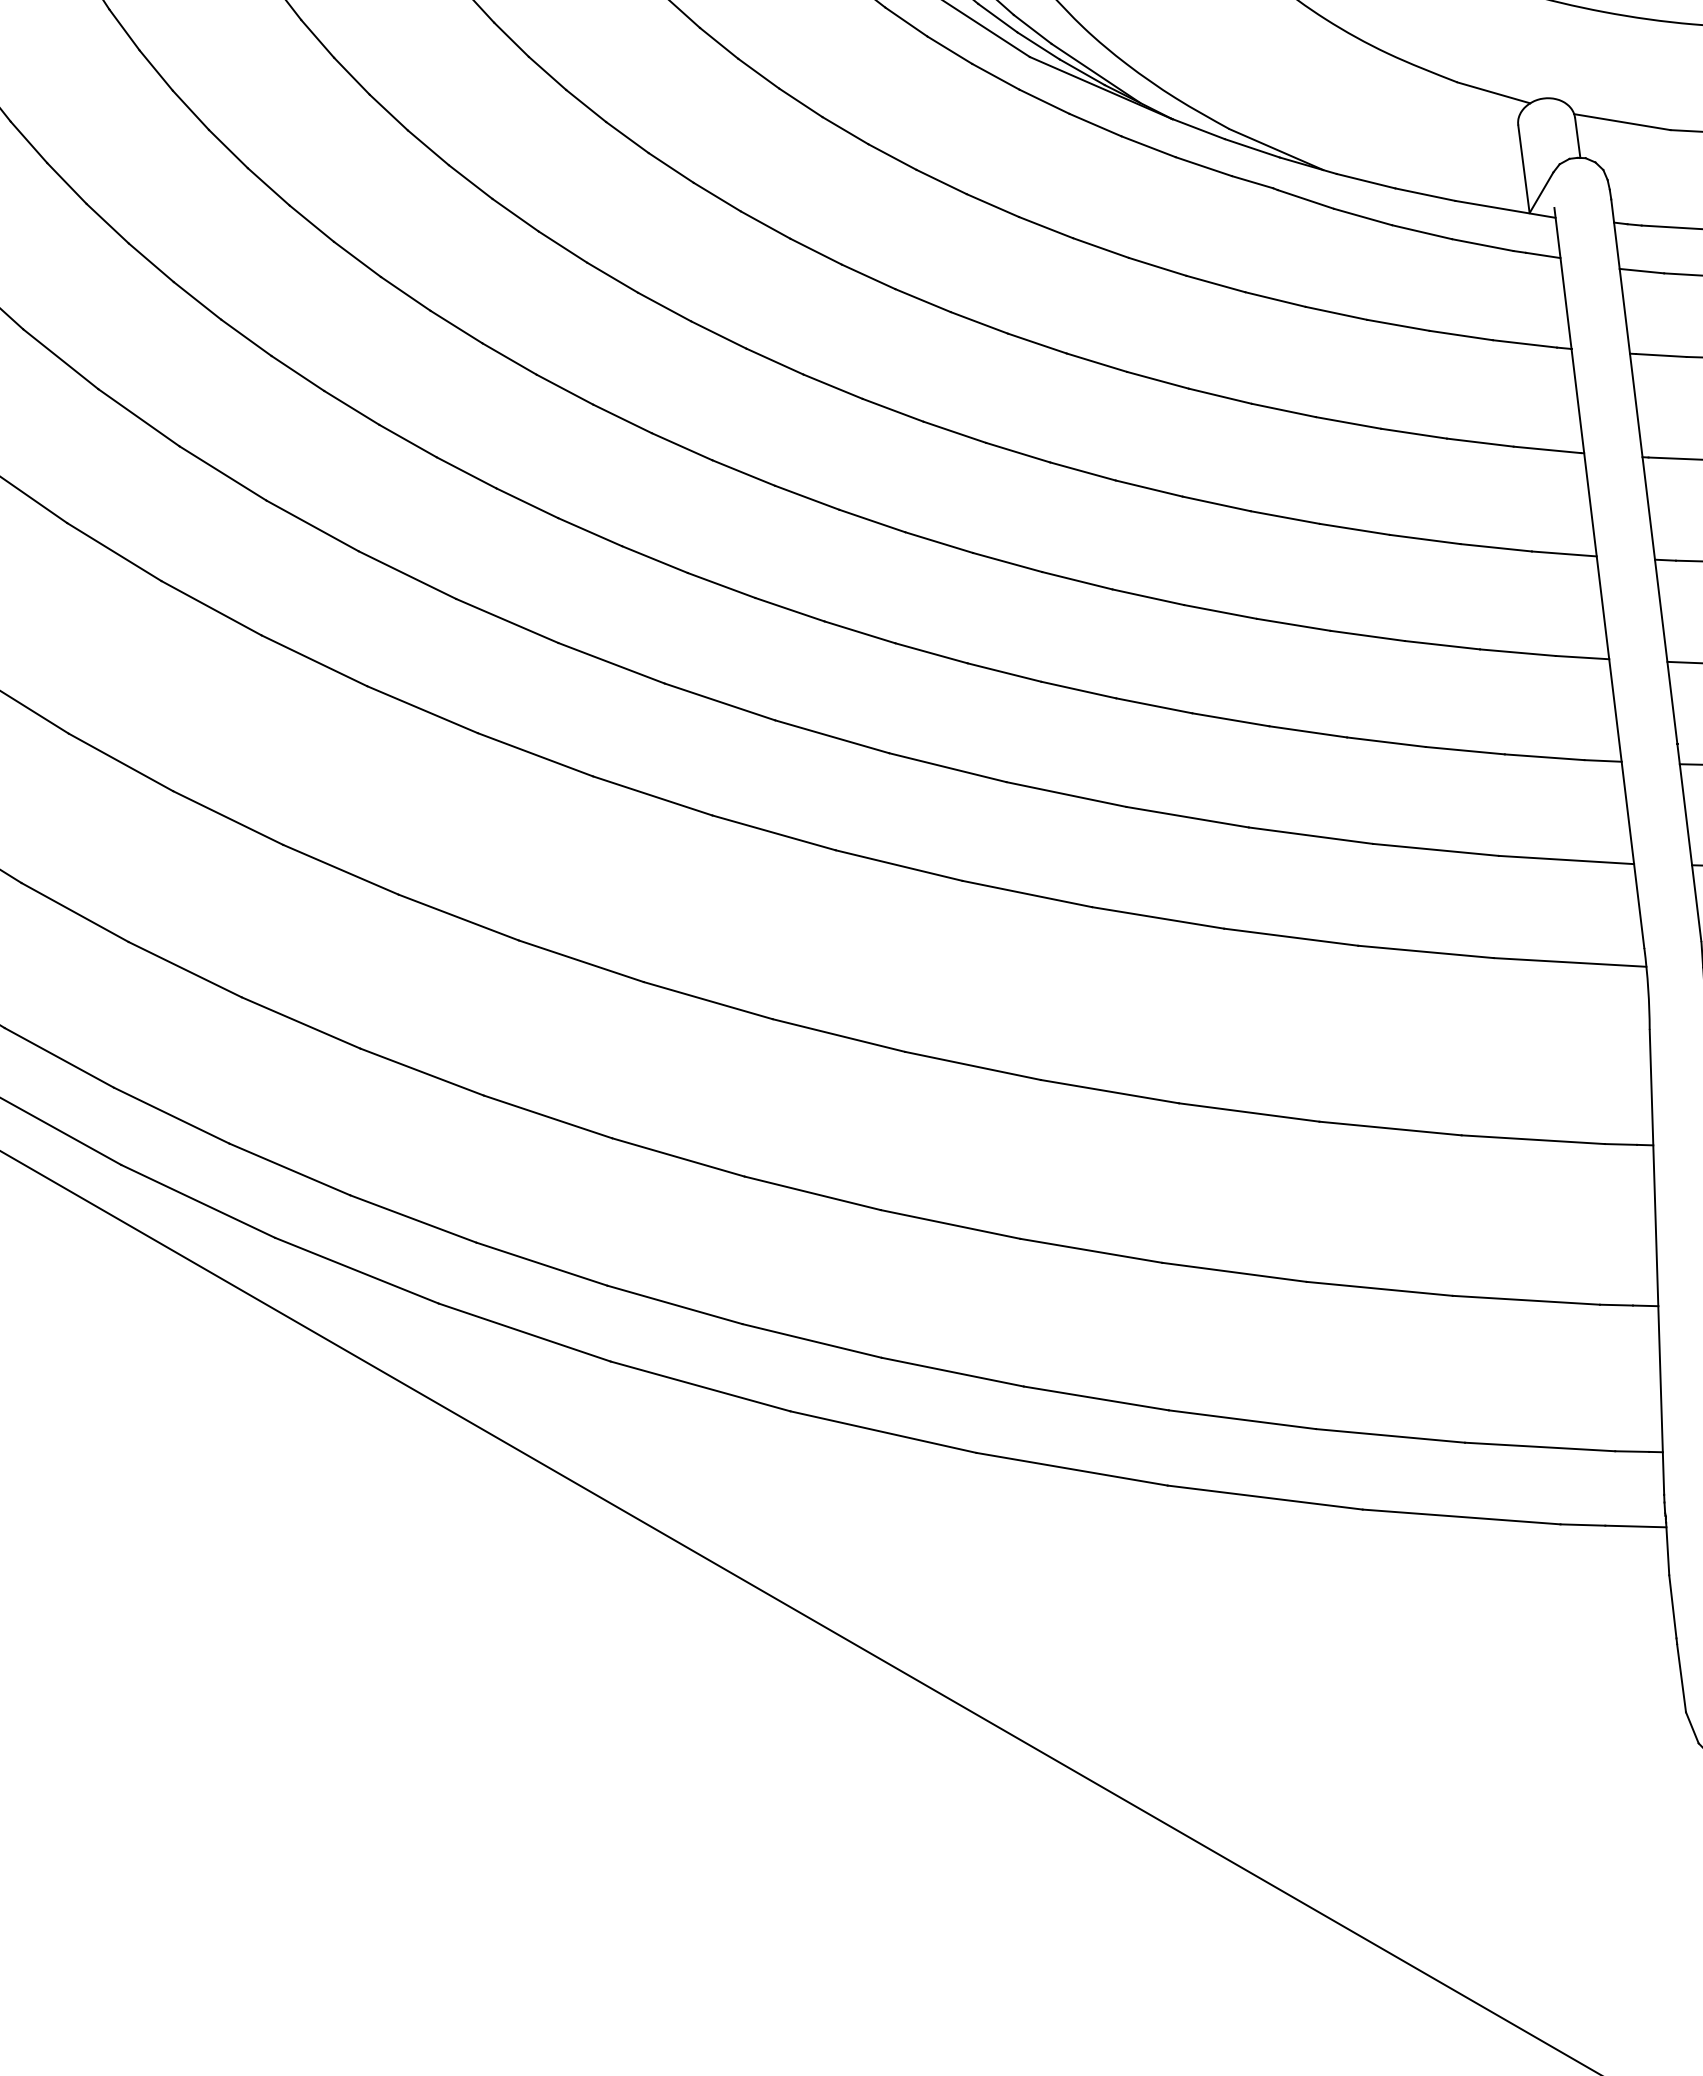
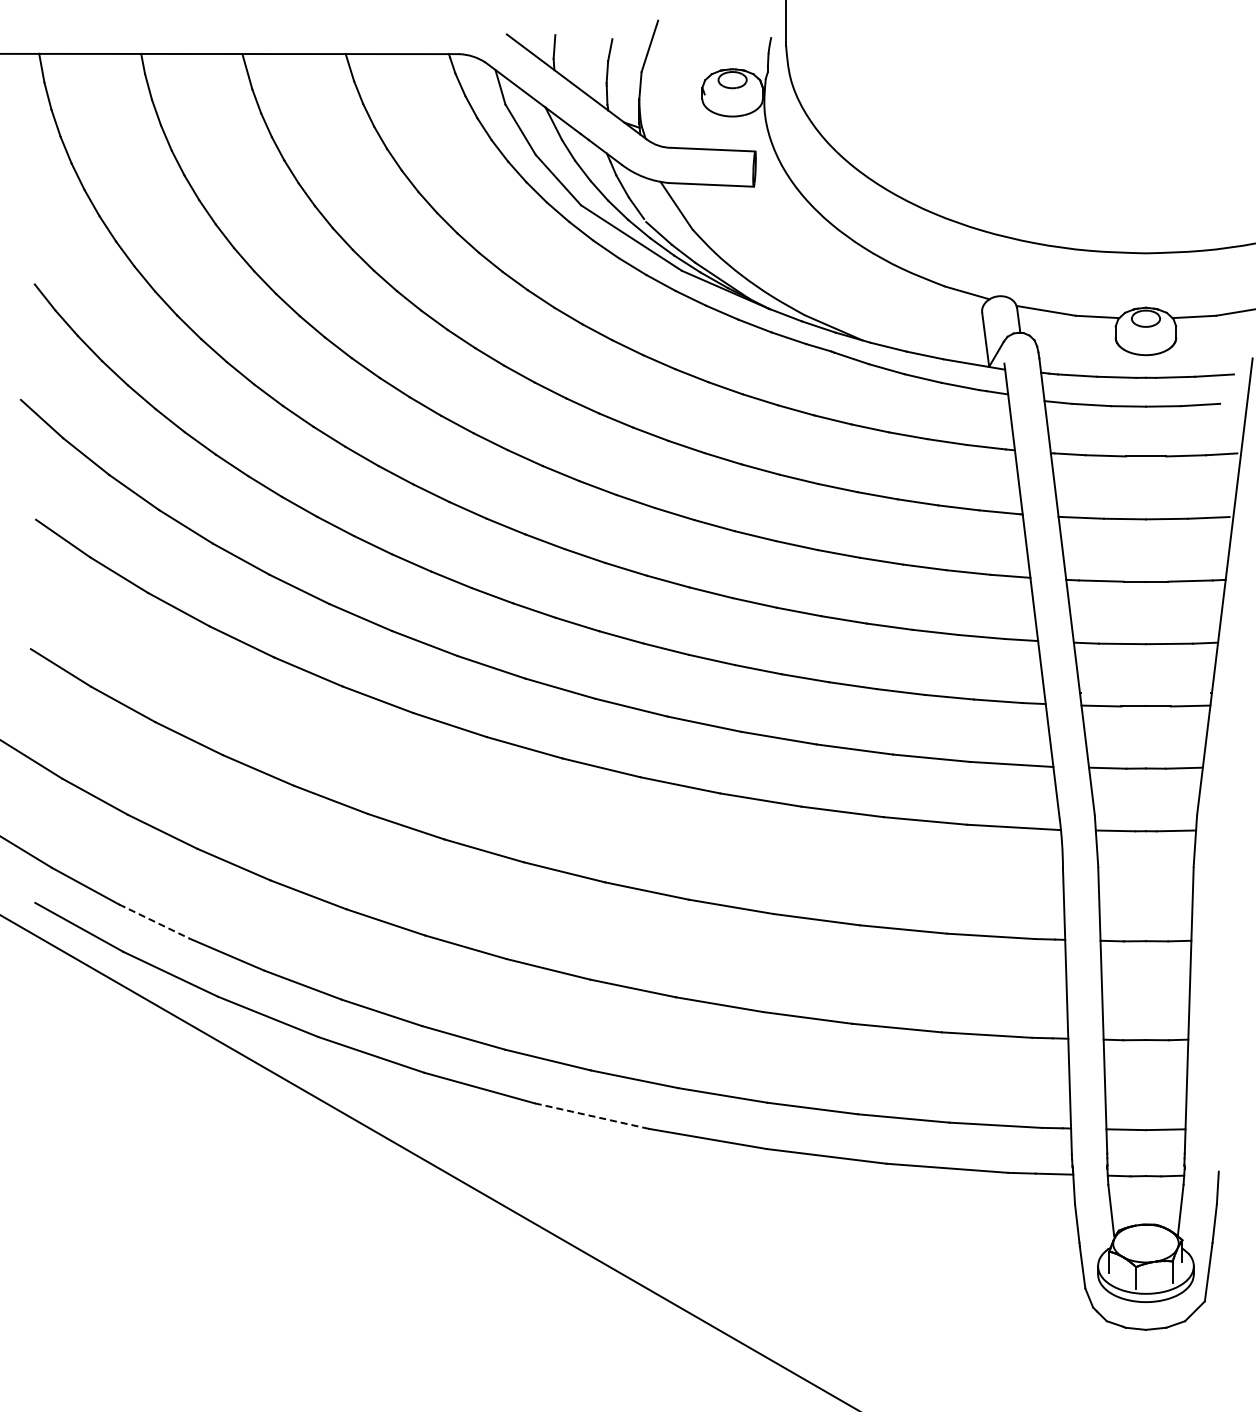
line: (171, 1115) -> (154, 921), solid -> dashed
line: (884, 1432) -> (592, 1116), solid -> dashed

